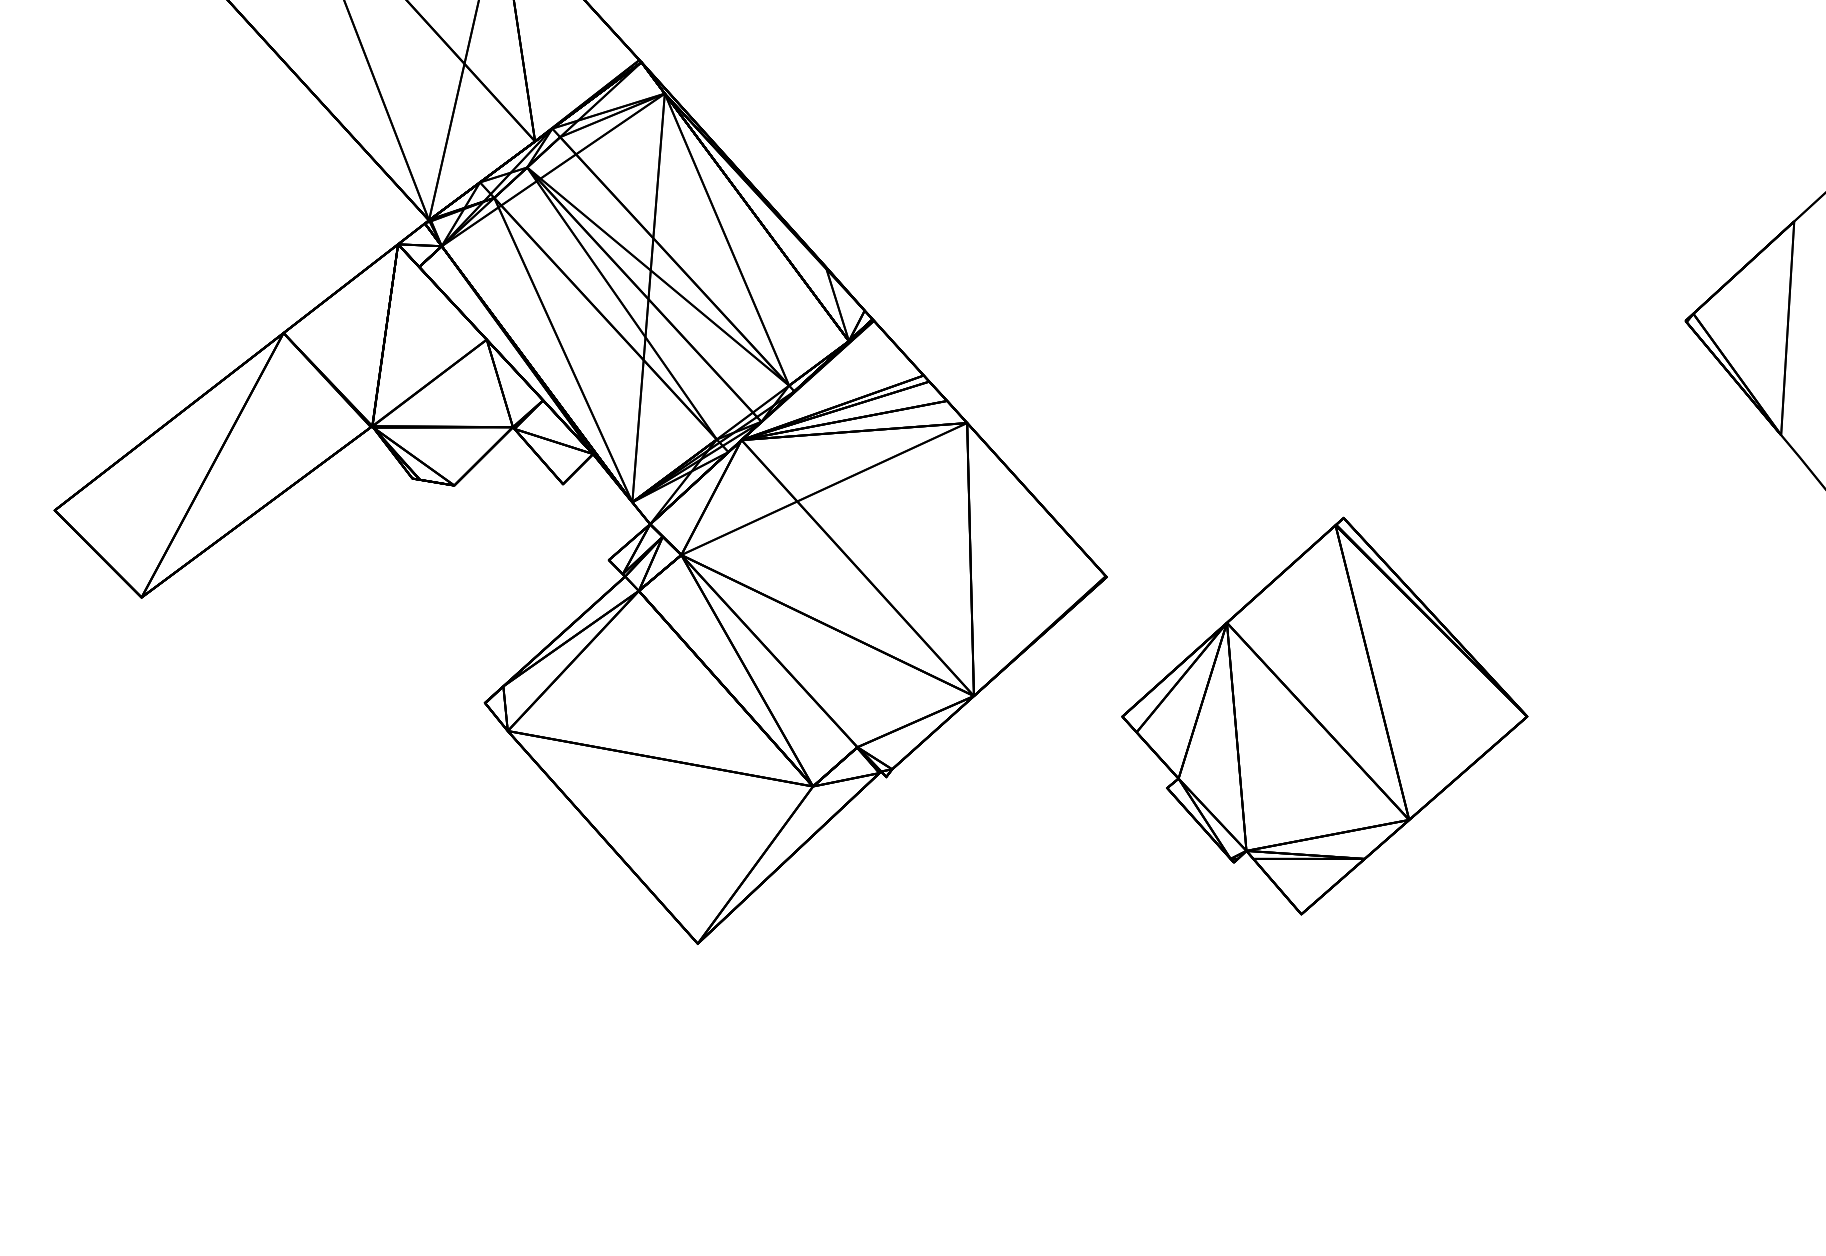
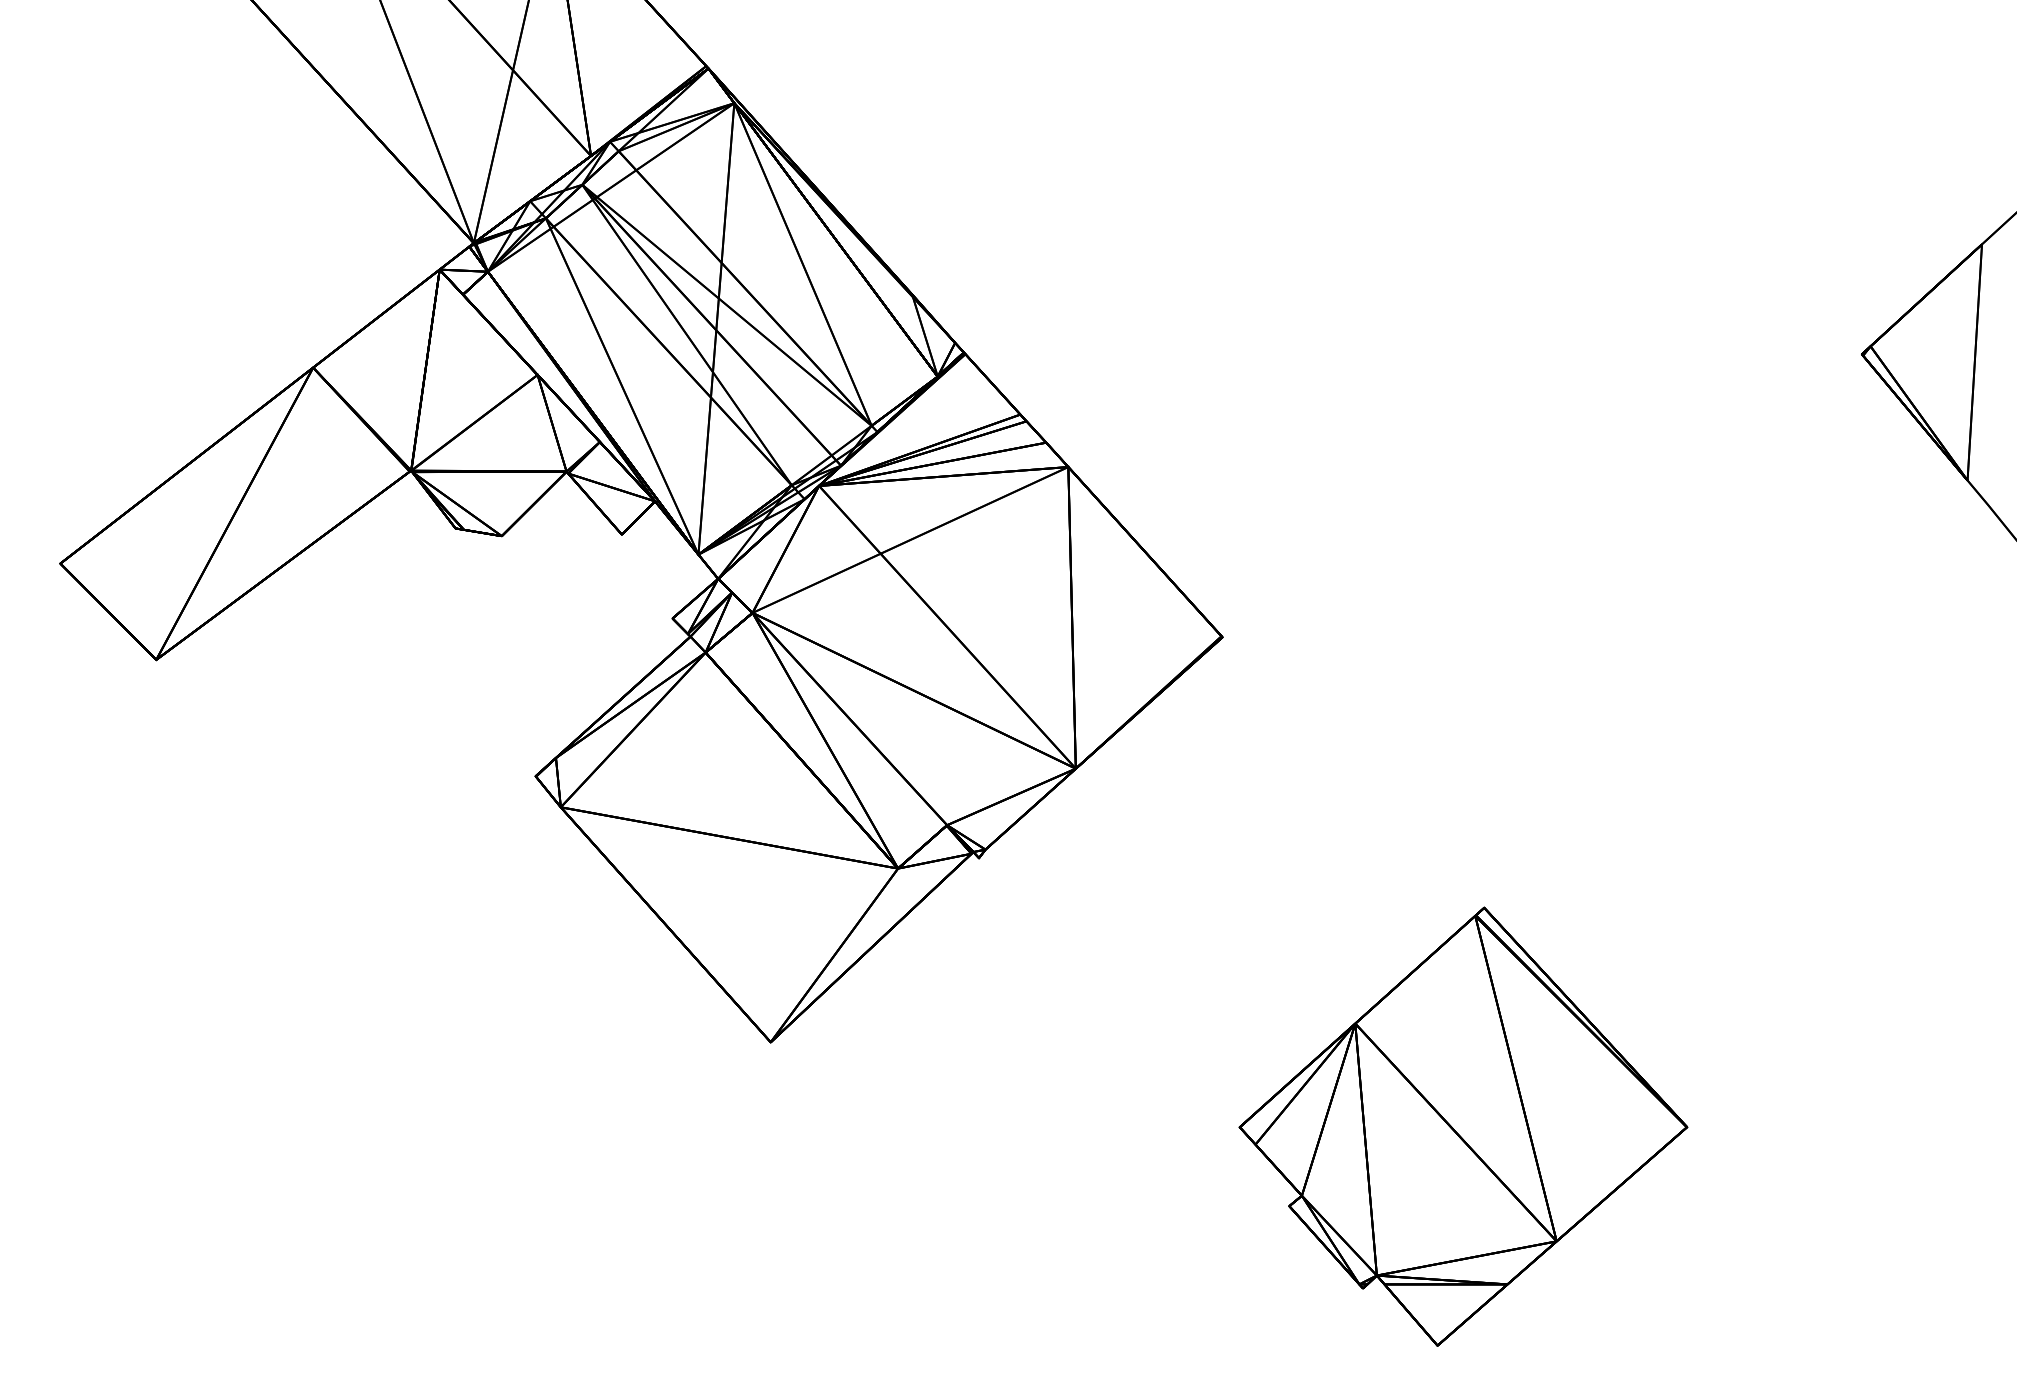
part: (1324, 715) -> (1463, 1125), moved

